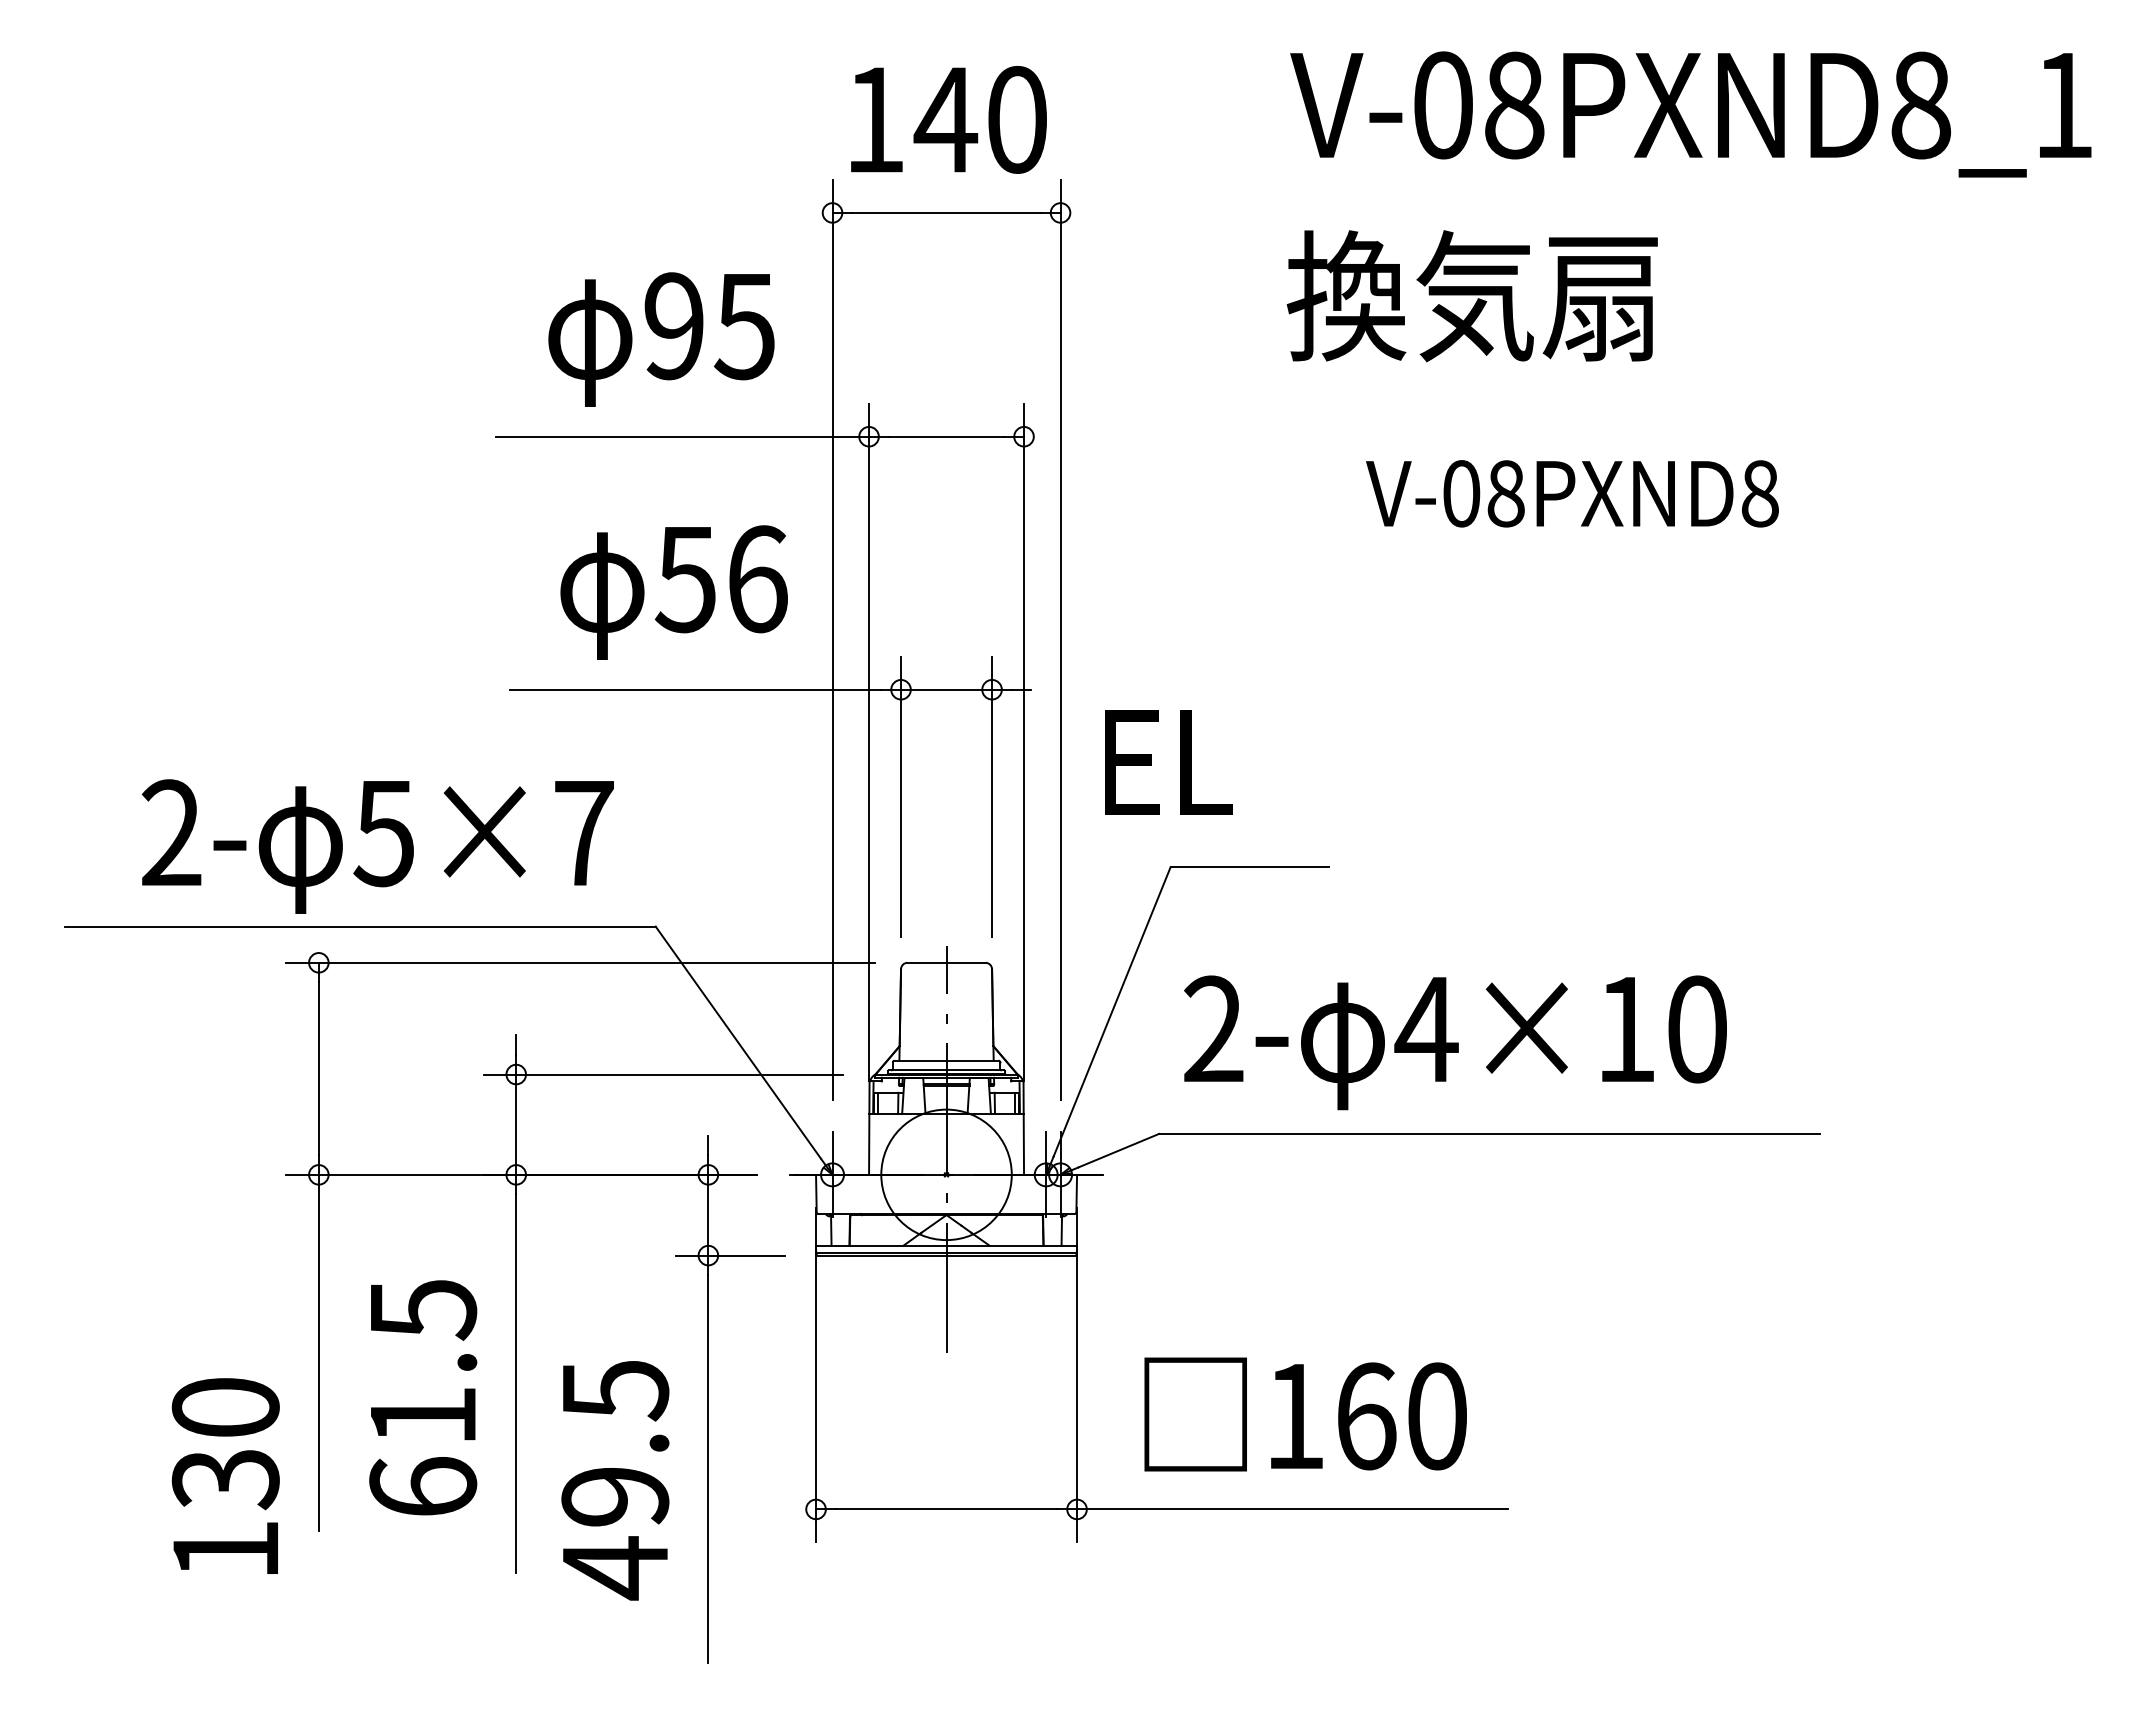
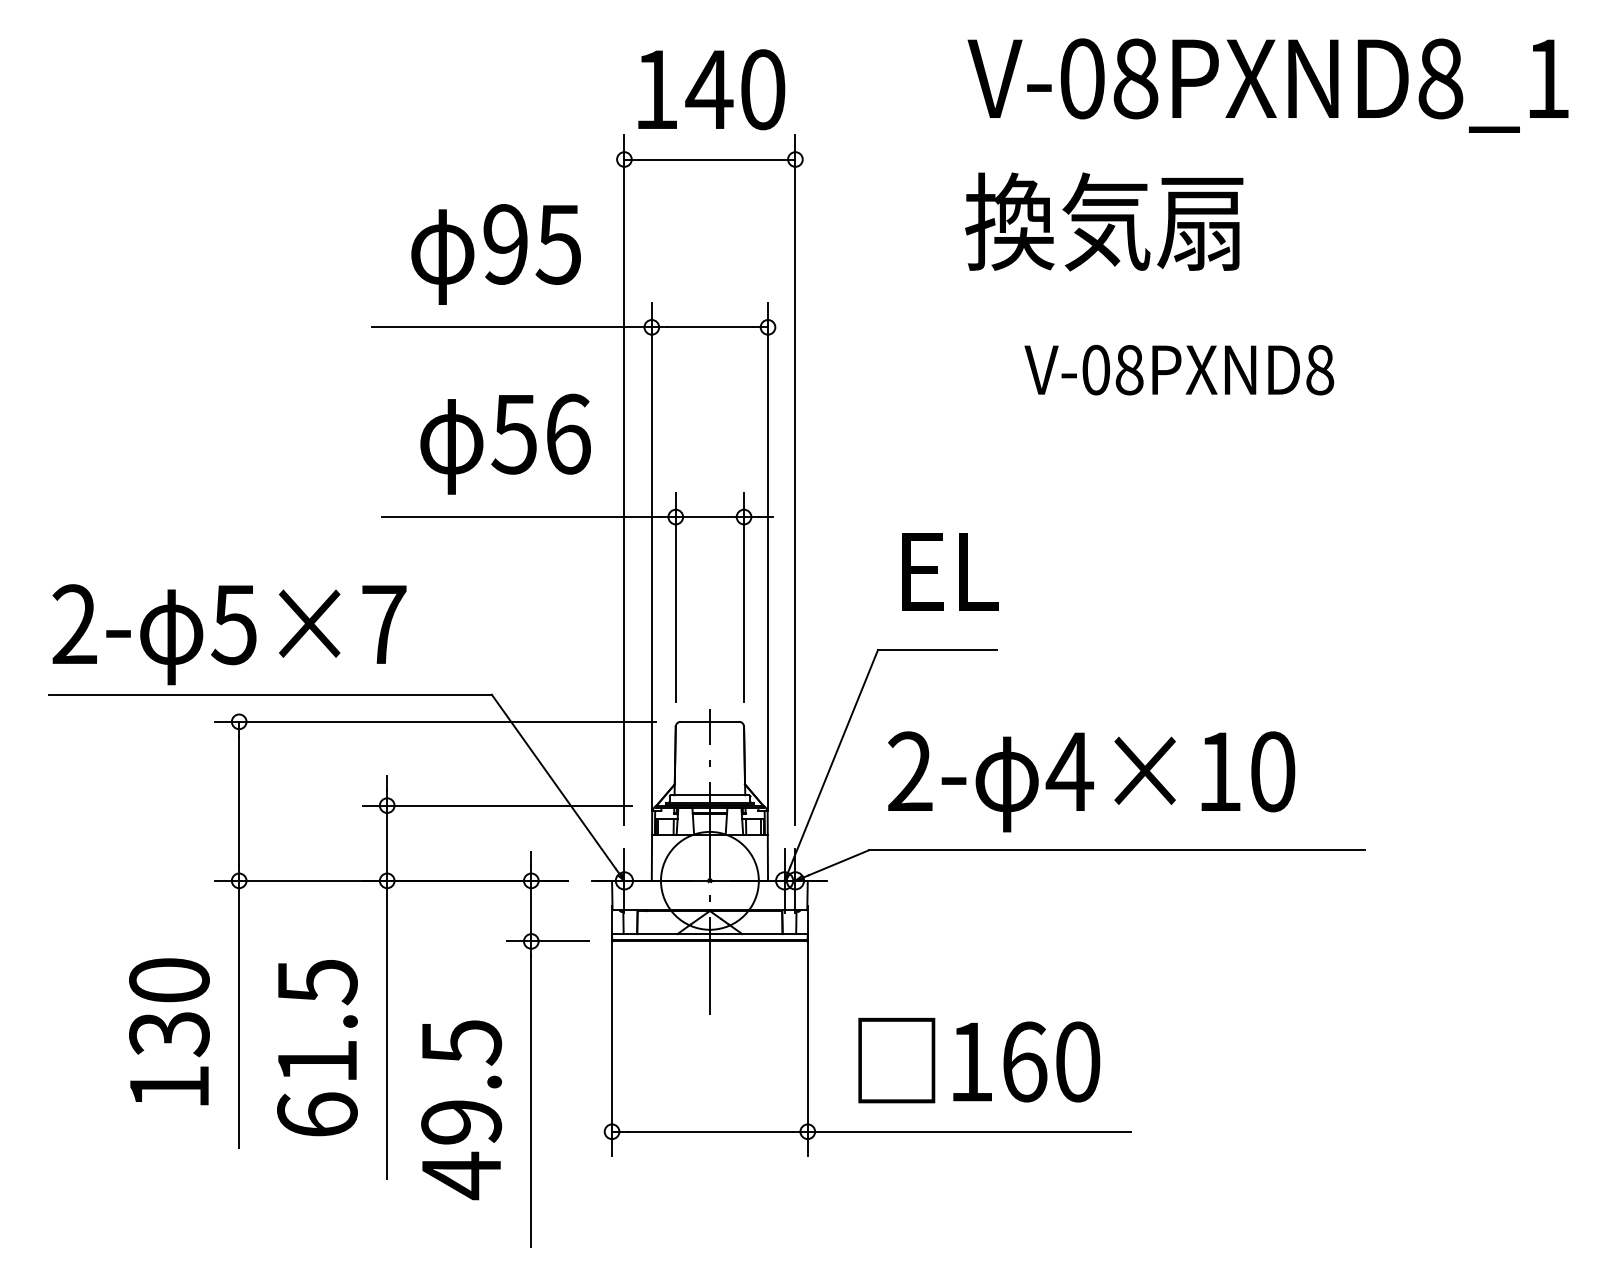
text: (1168, 762) -> (950, 571), moved
text: (377, 846) -> (229, 634), moved
text: (225, 1475) -> (169, 1031), moved

